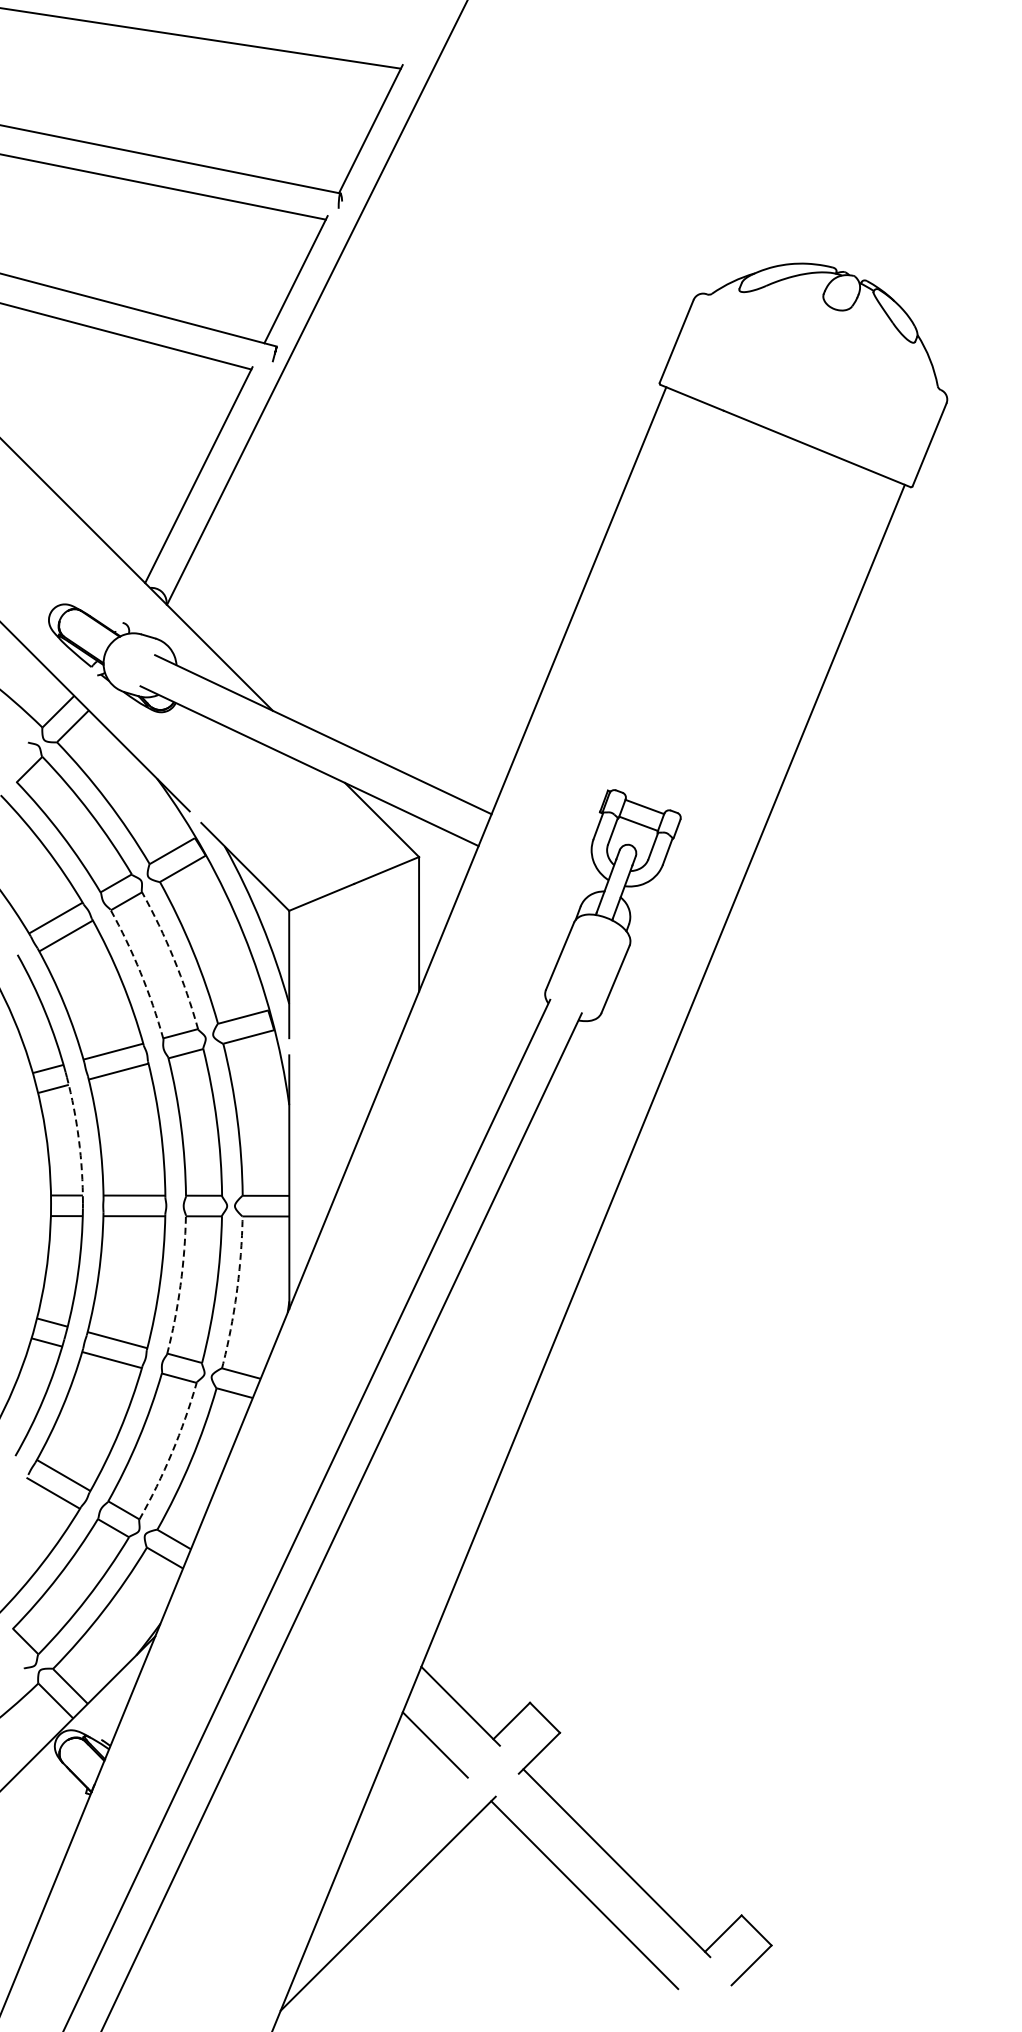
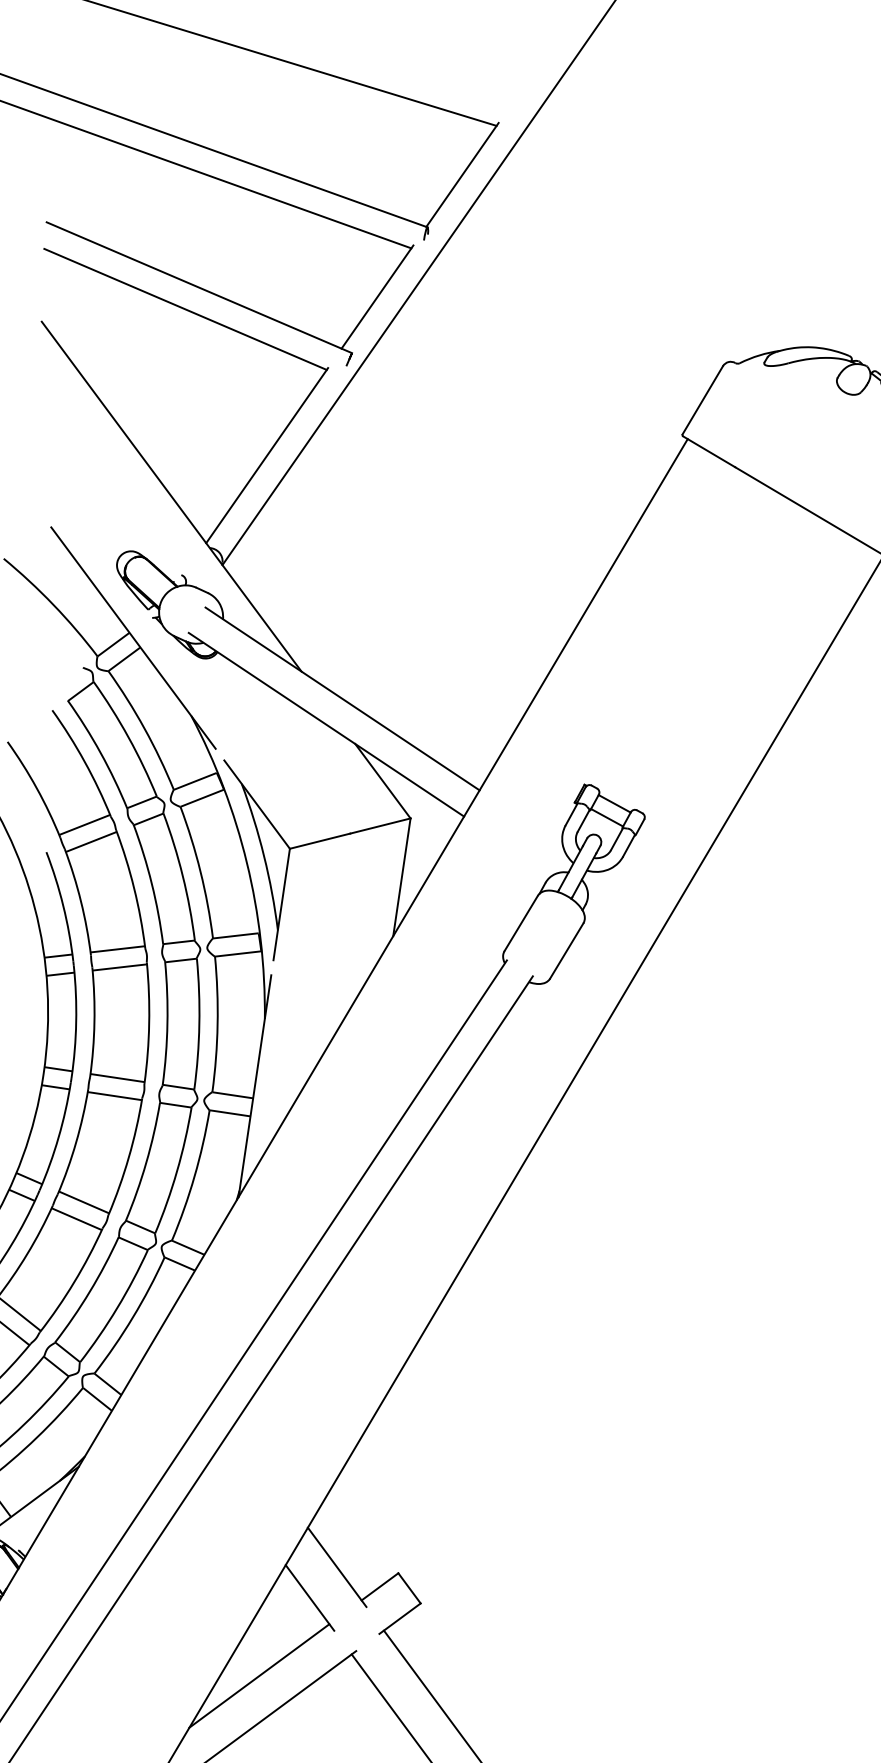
arc: (174, 959) -> (183, 876), dashed -> solid
arc: (140, 972) -> (151, 883), dashed -> solid
arc: (78, 1139) -> (75, 1021), dashed -> solid
arc: (180, 1285) -> (146, 1162), dashed -> solid
arc: (236, 1292) -> (194, 1176), dashed -> solid
arc: (172, 1452) -> (117, 1307), dashed -> solid
line: (391, 1840) -> (259, 1675), added

